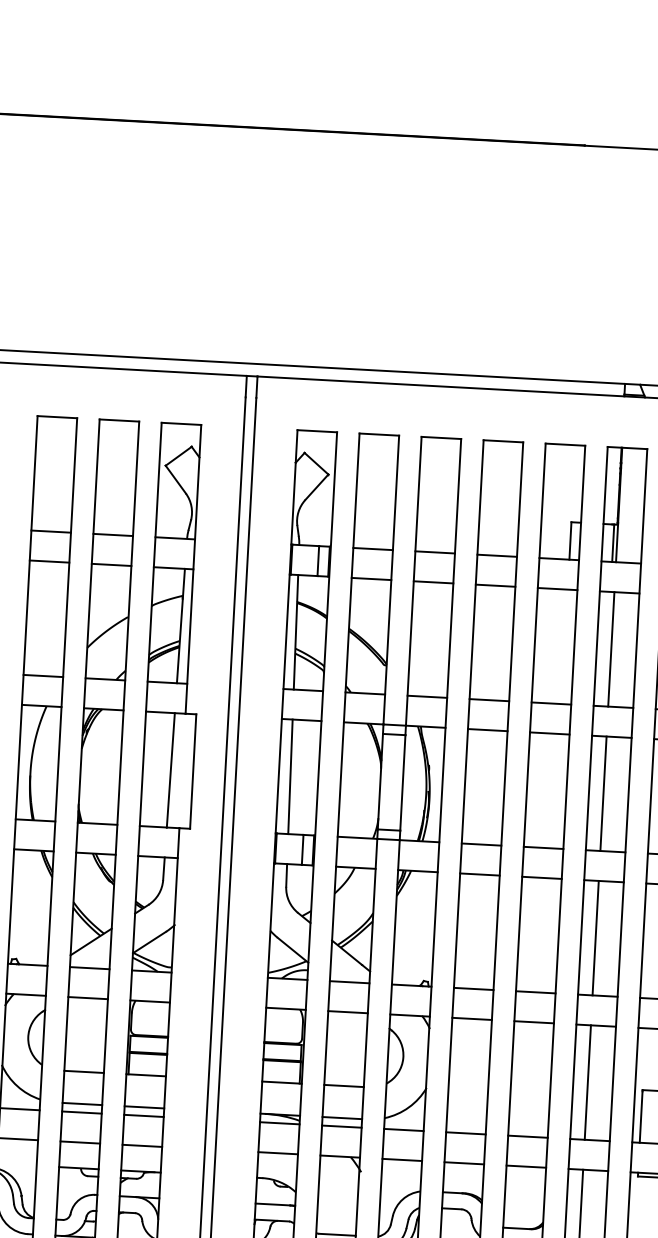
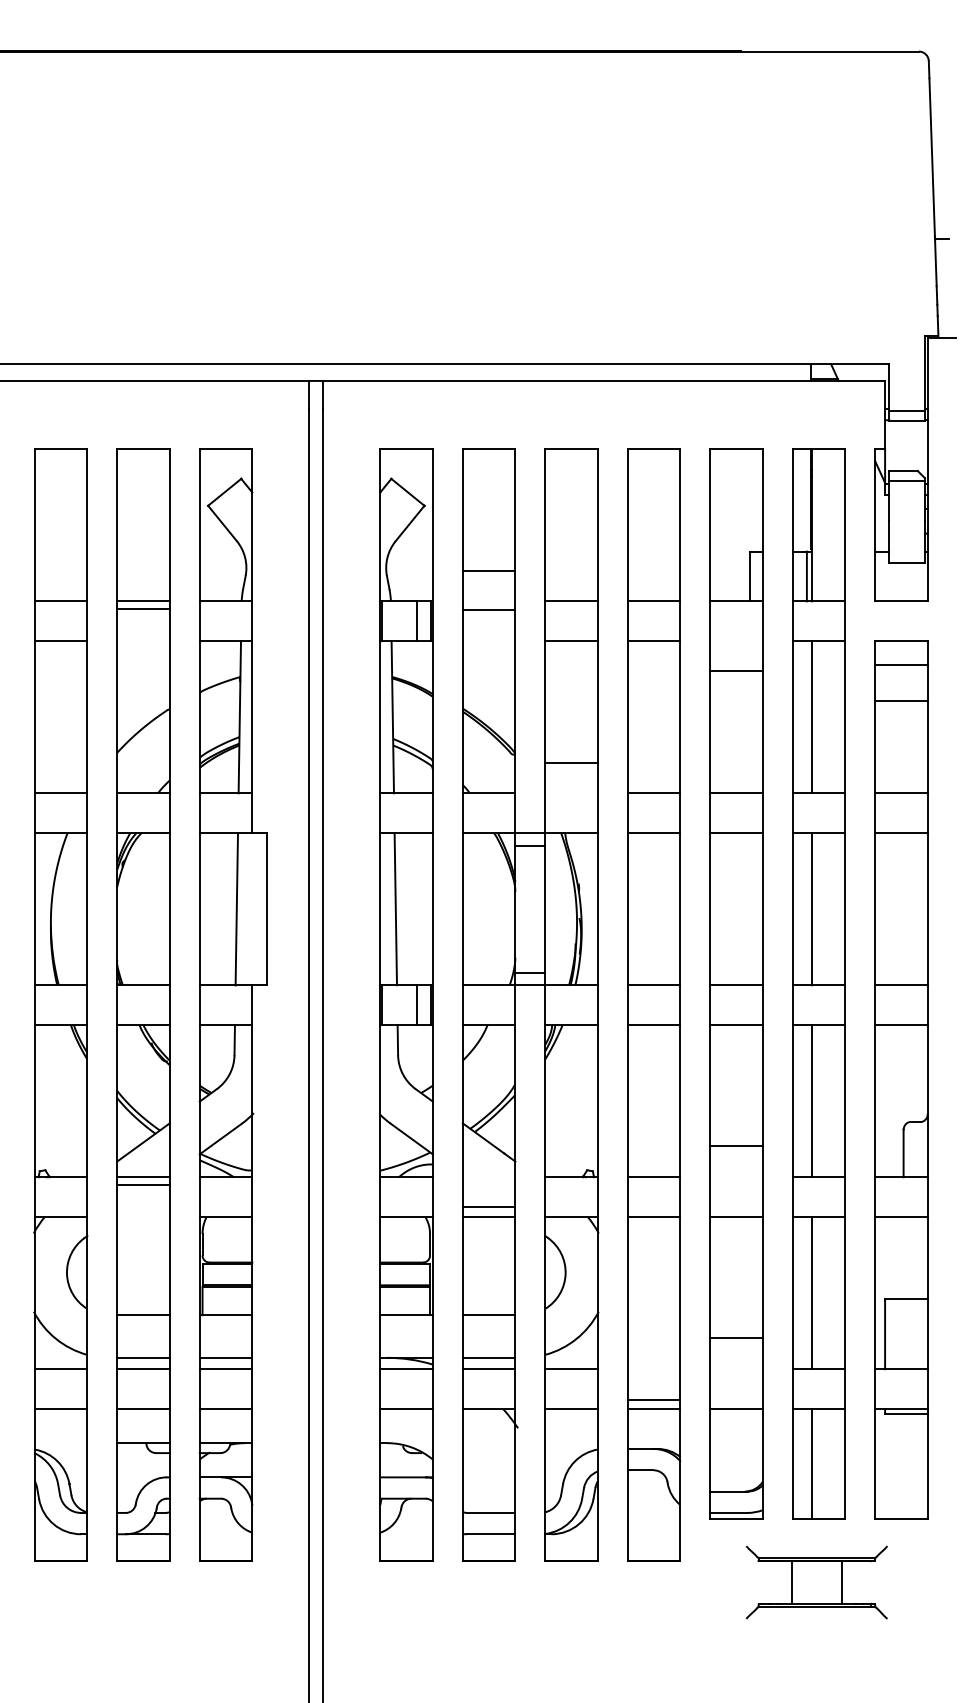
line: (372, 549) -> (488, 571), moved
line: (111, 565) -> (143, 609), moved
line: (371, 579) -> (488, 610), moved
line: (557, 589) -> (736, 671), moved
line: (427, 696) -> (571, 763), moved
line: (349, 982) -> (488, 1207), moved
line: (535, 992) -> (736, 1146), moved
line: (88, 998) -> (143, 1185), moved
line: (465, 1133) -> (653, 1400), moved
line: (527, 1136) -> (736, 1338), moved

